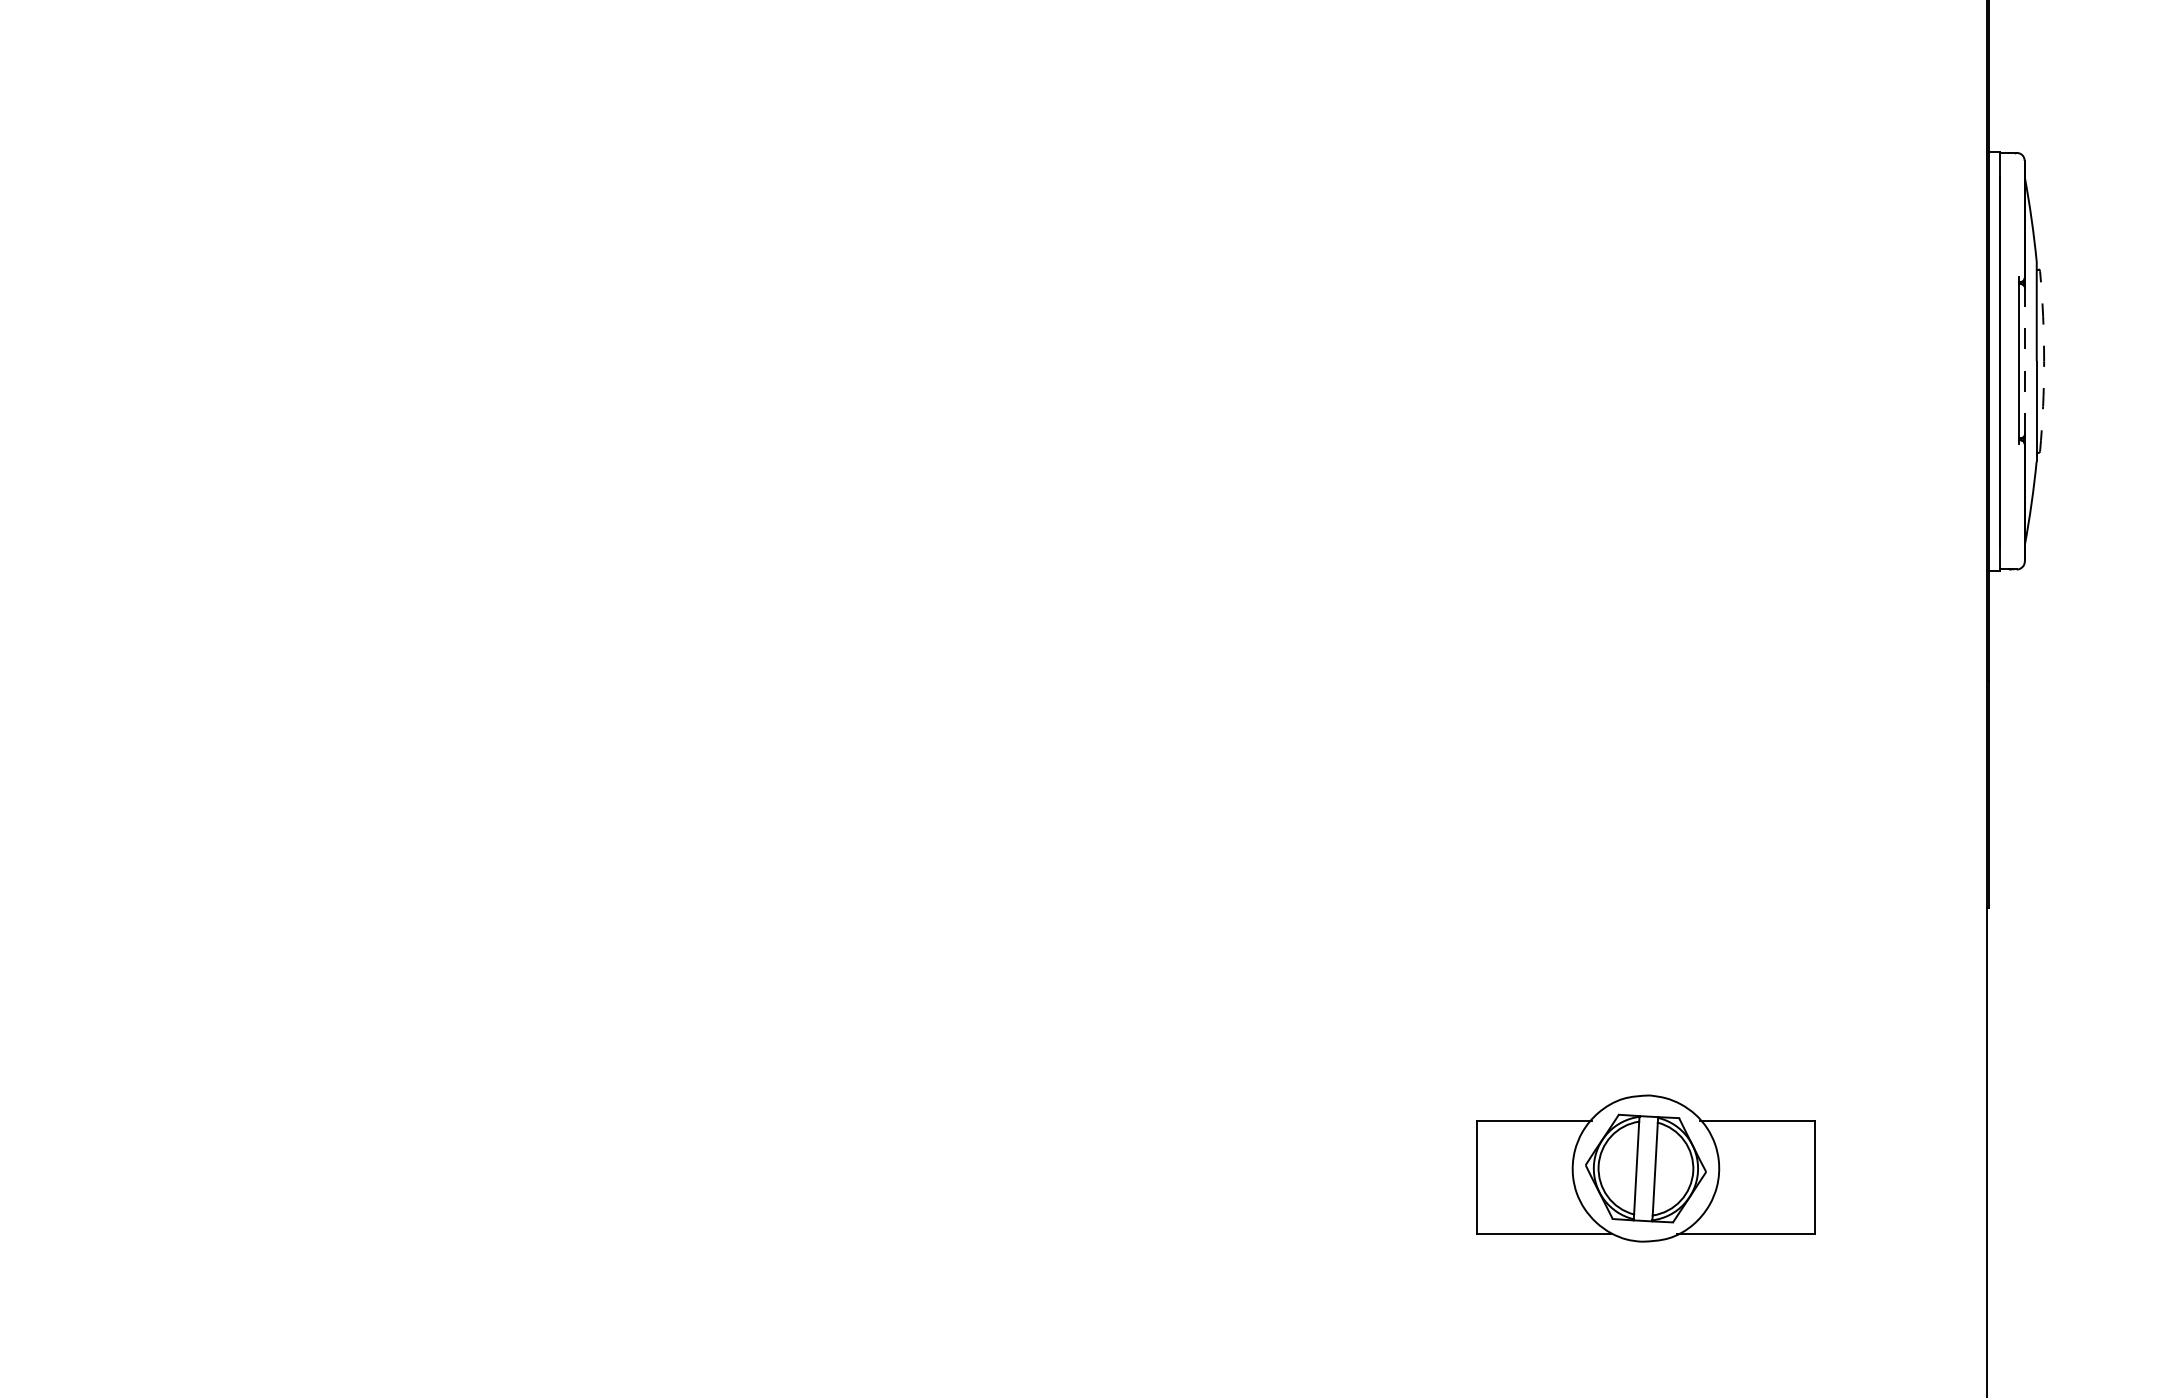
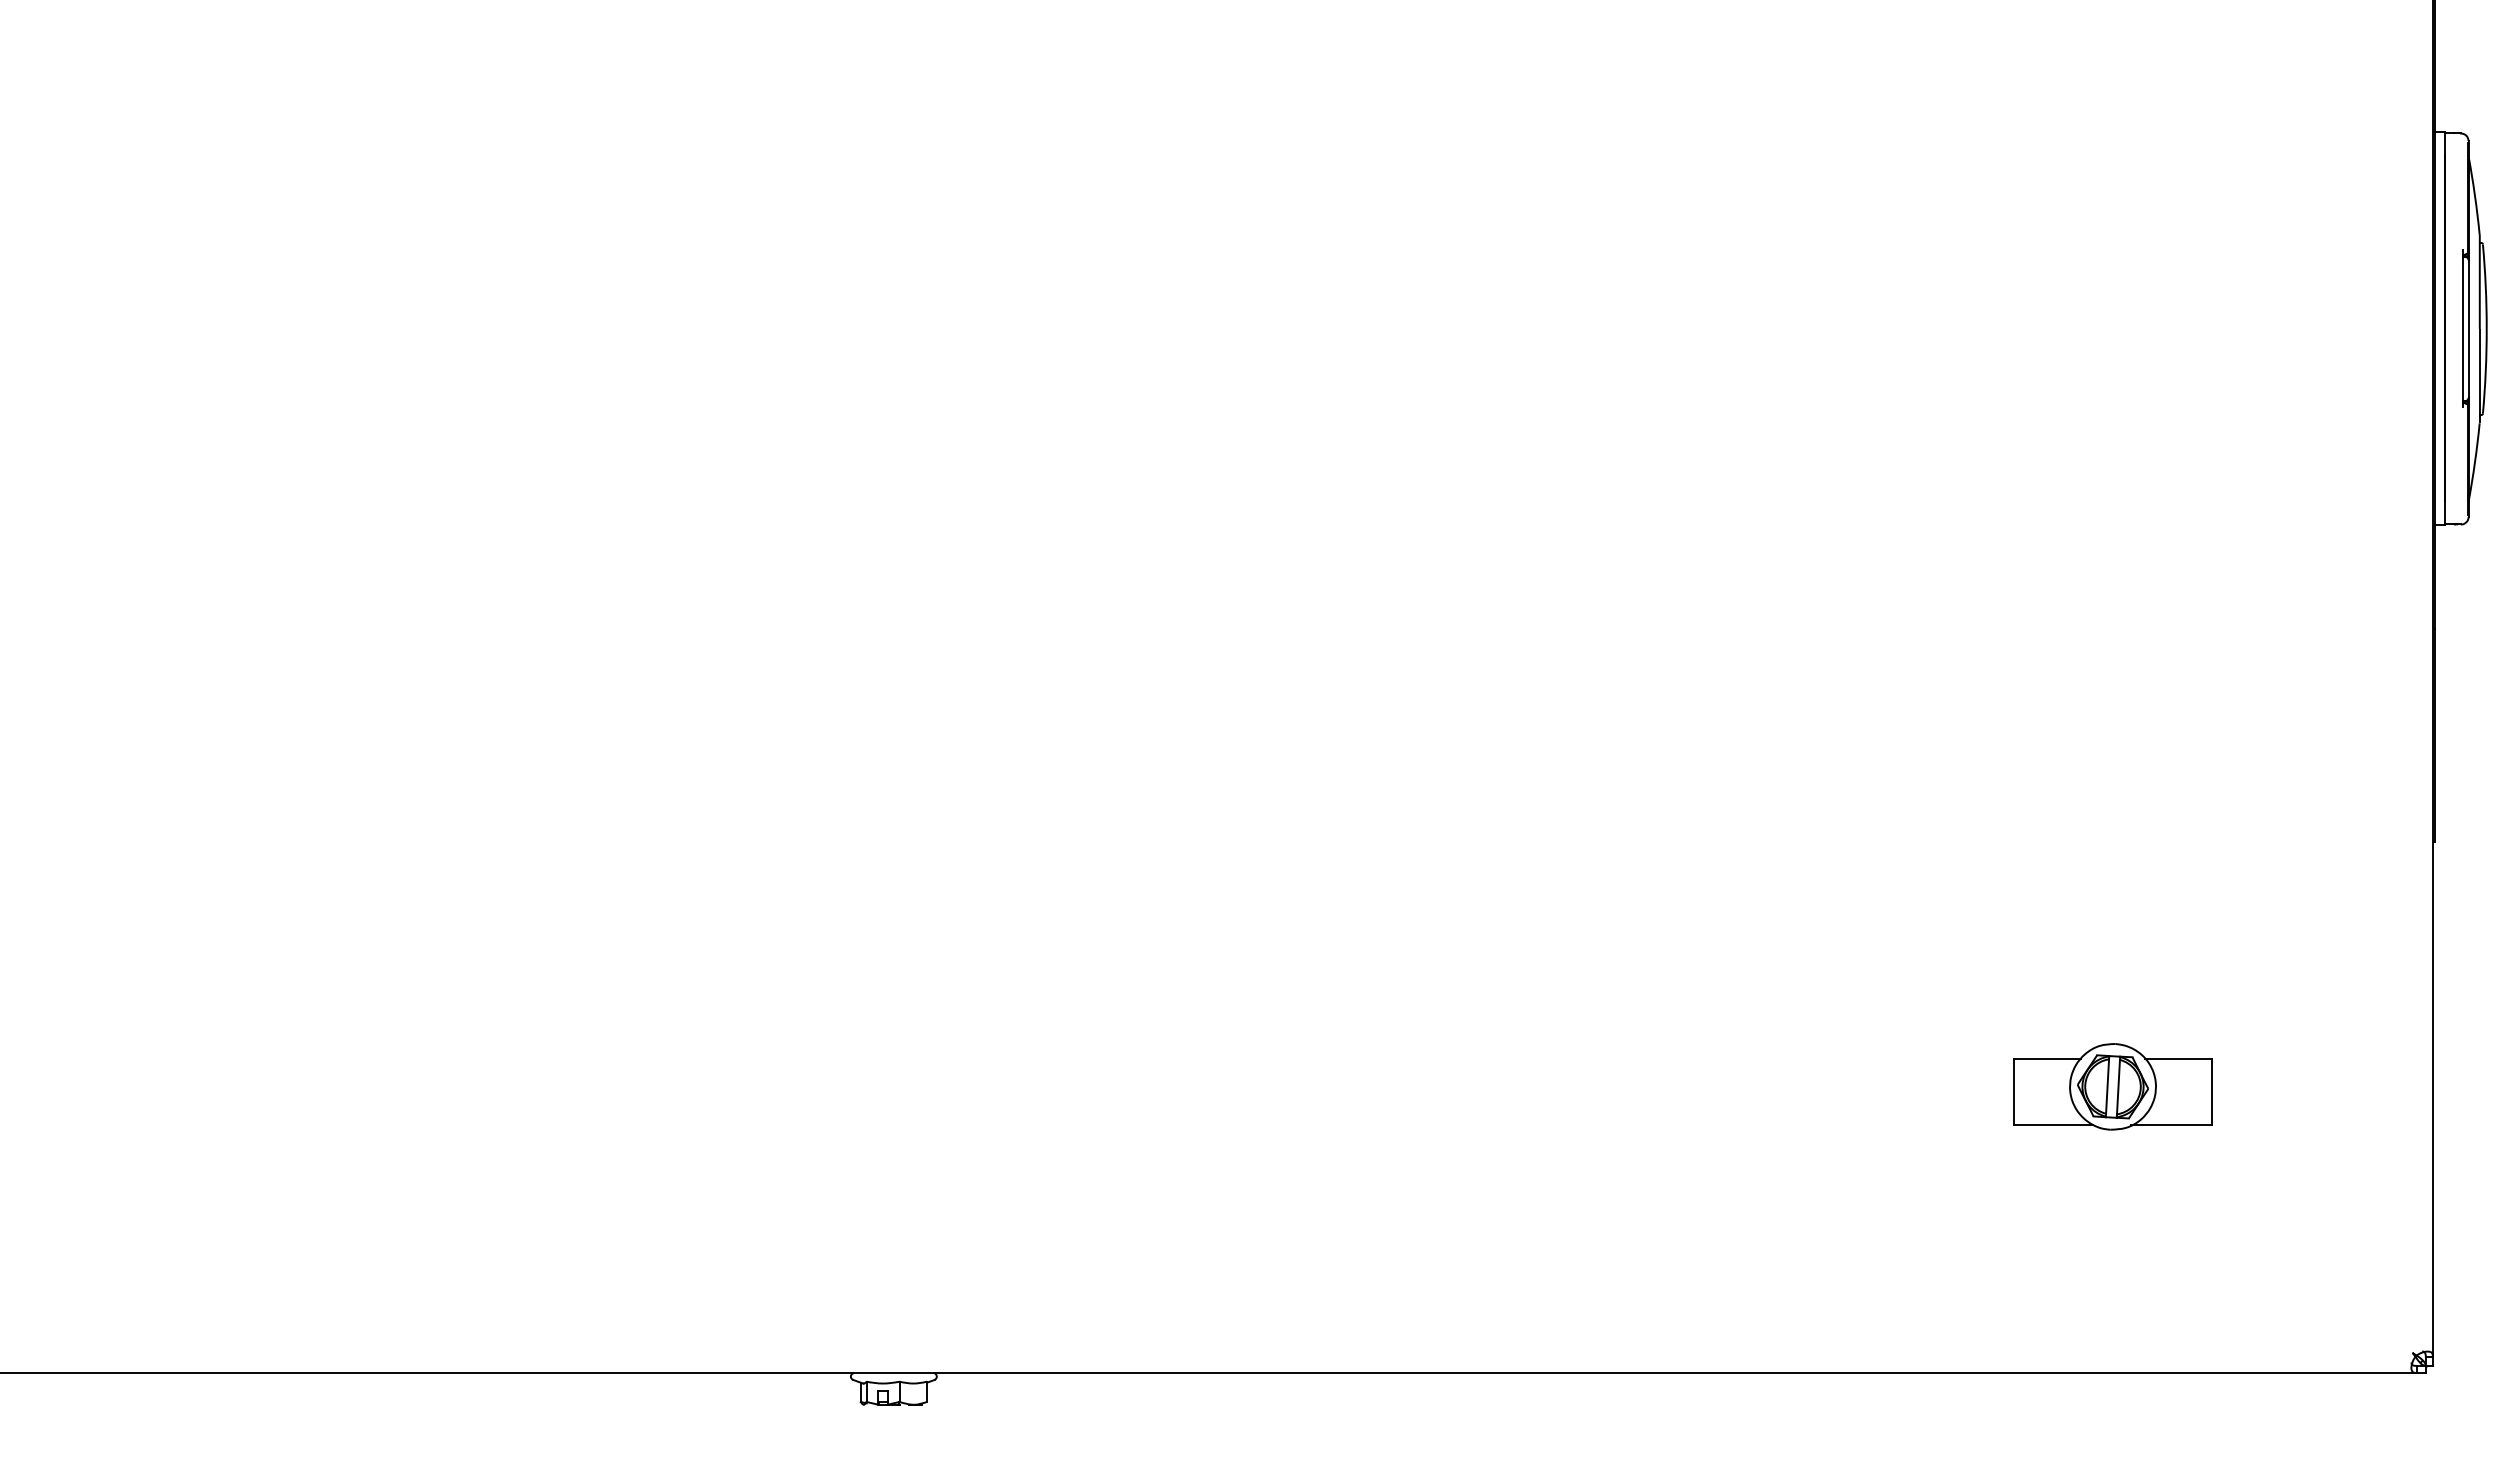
line: (2024, 360) -> (2468, 328), dashed -> solid
arc: (2043, 361) -> (2486, 329), dashed -> solid
part: (1645, 1168) -> (2112, 1086), size x0.62

